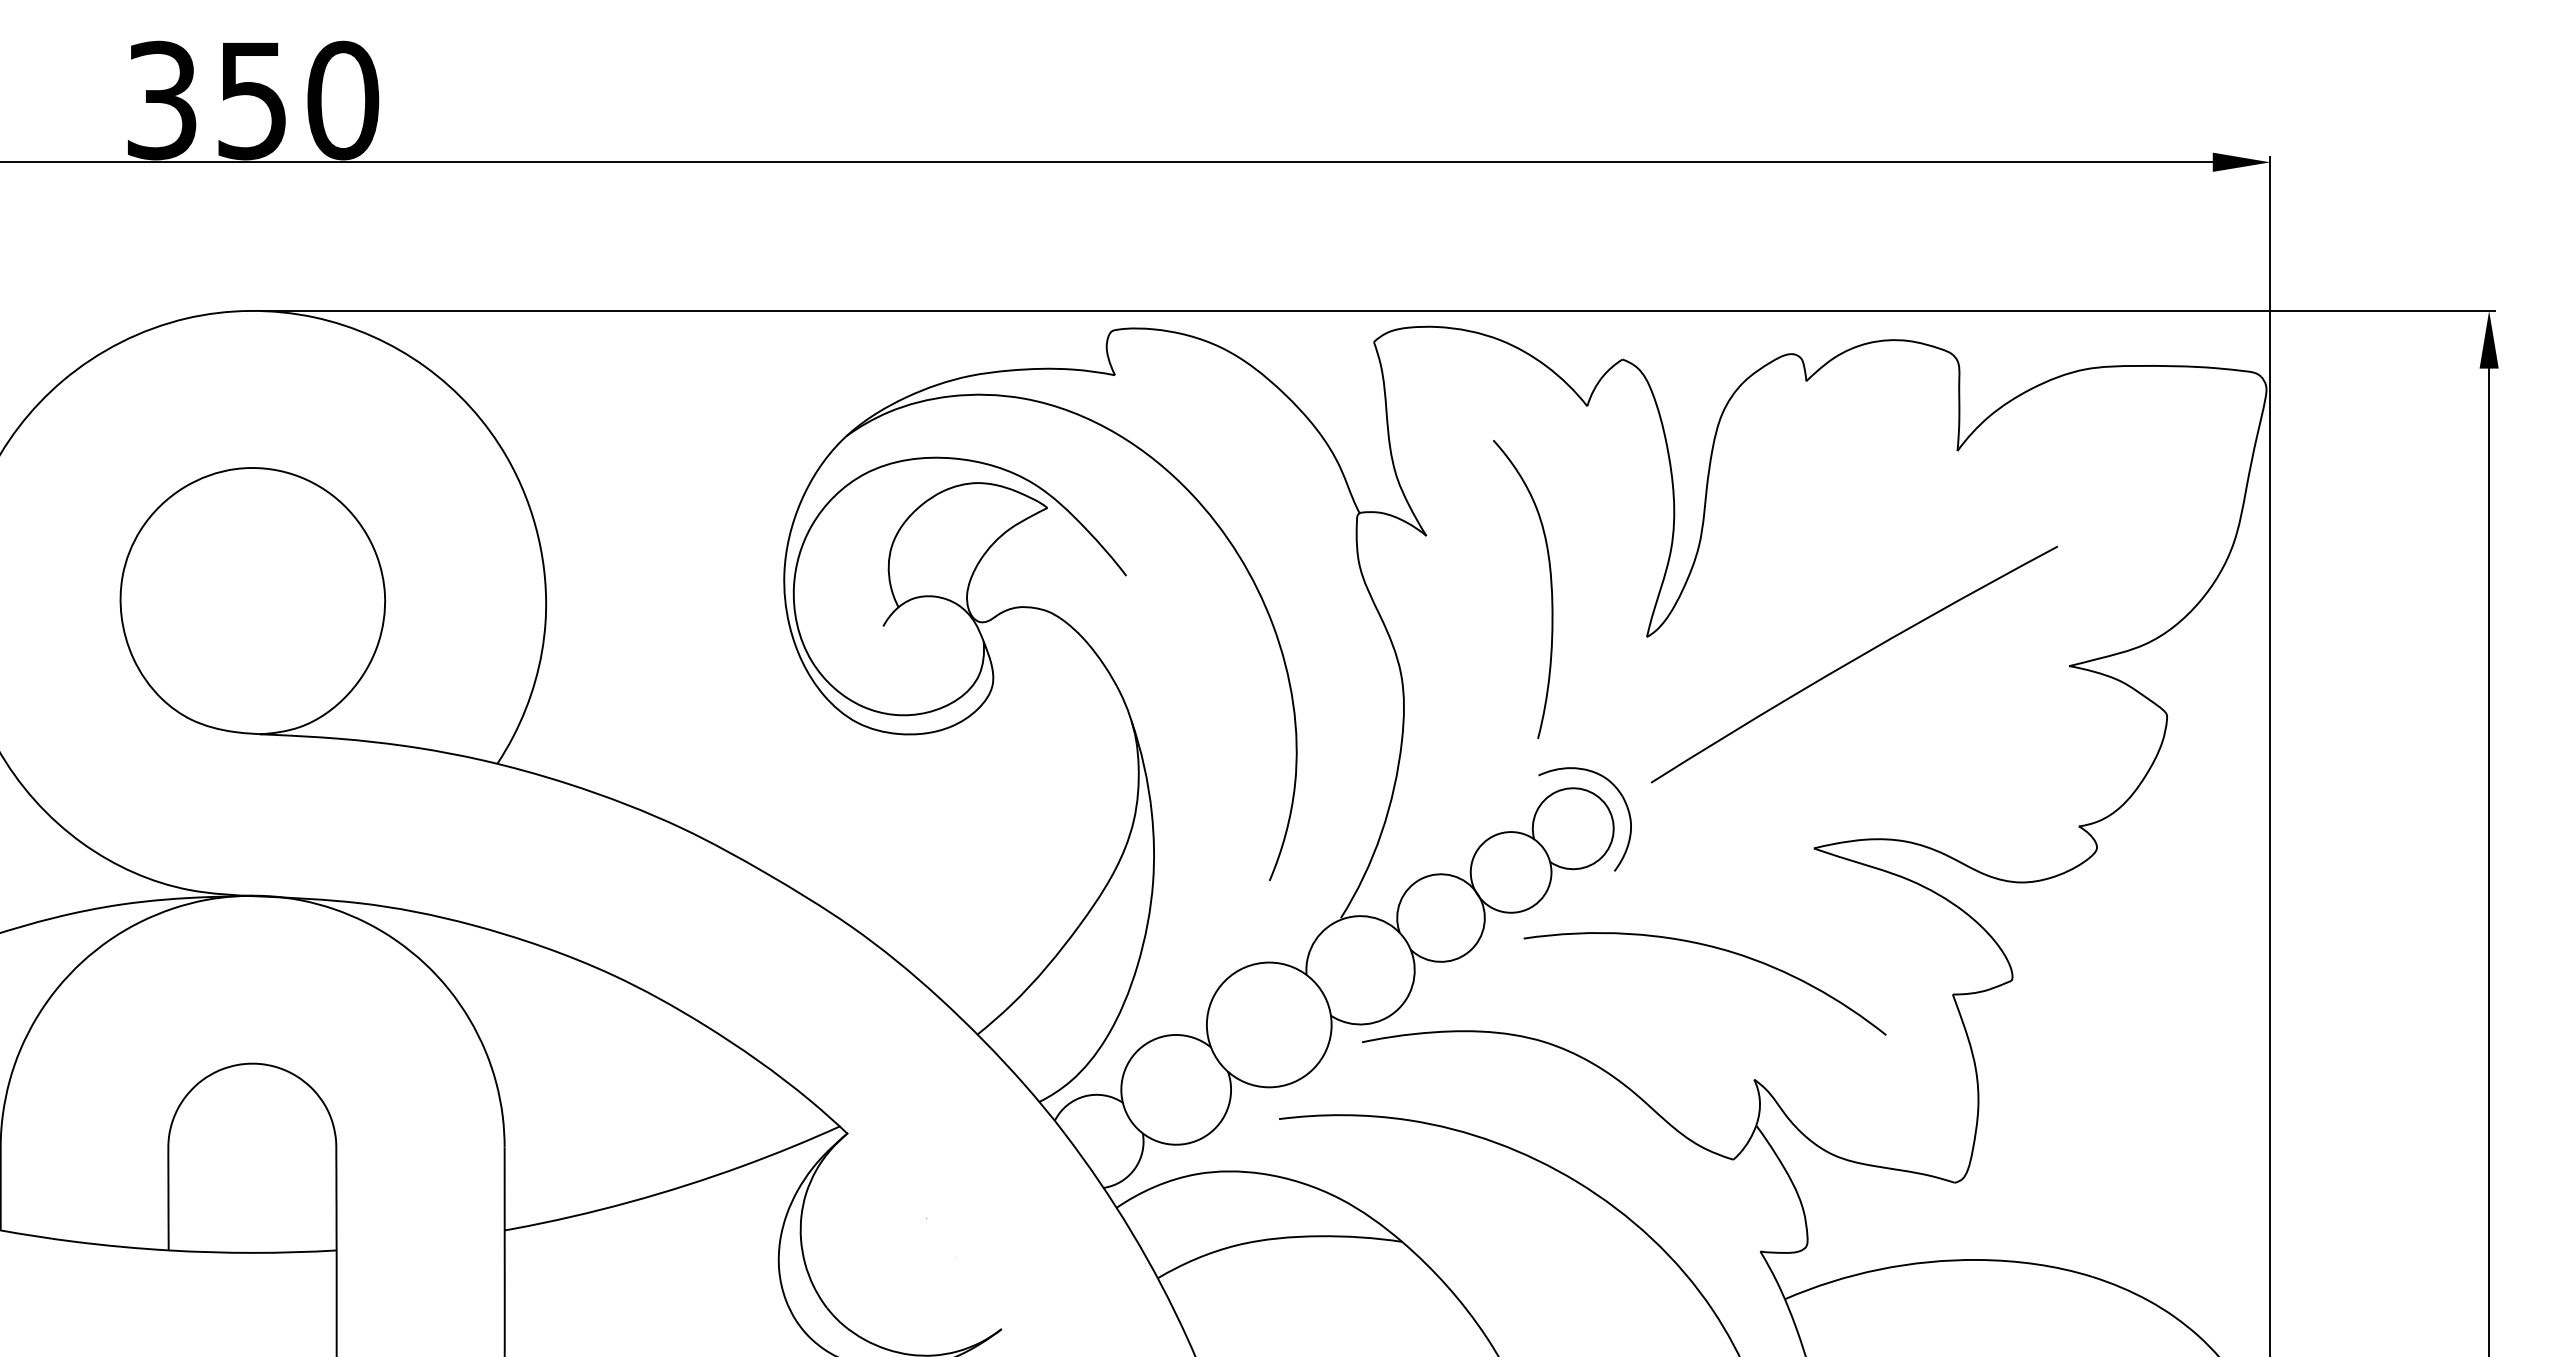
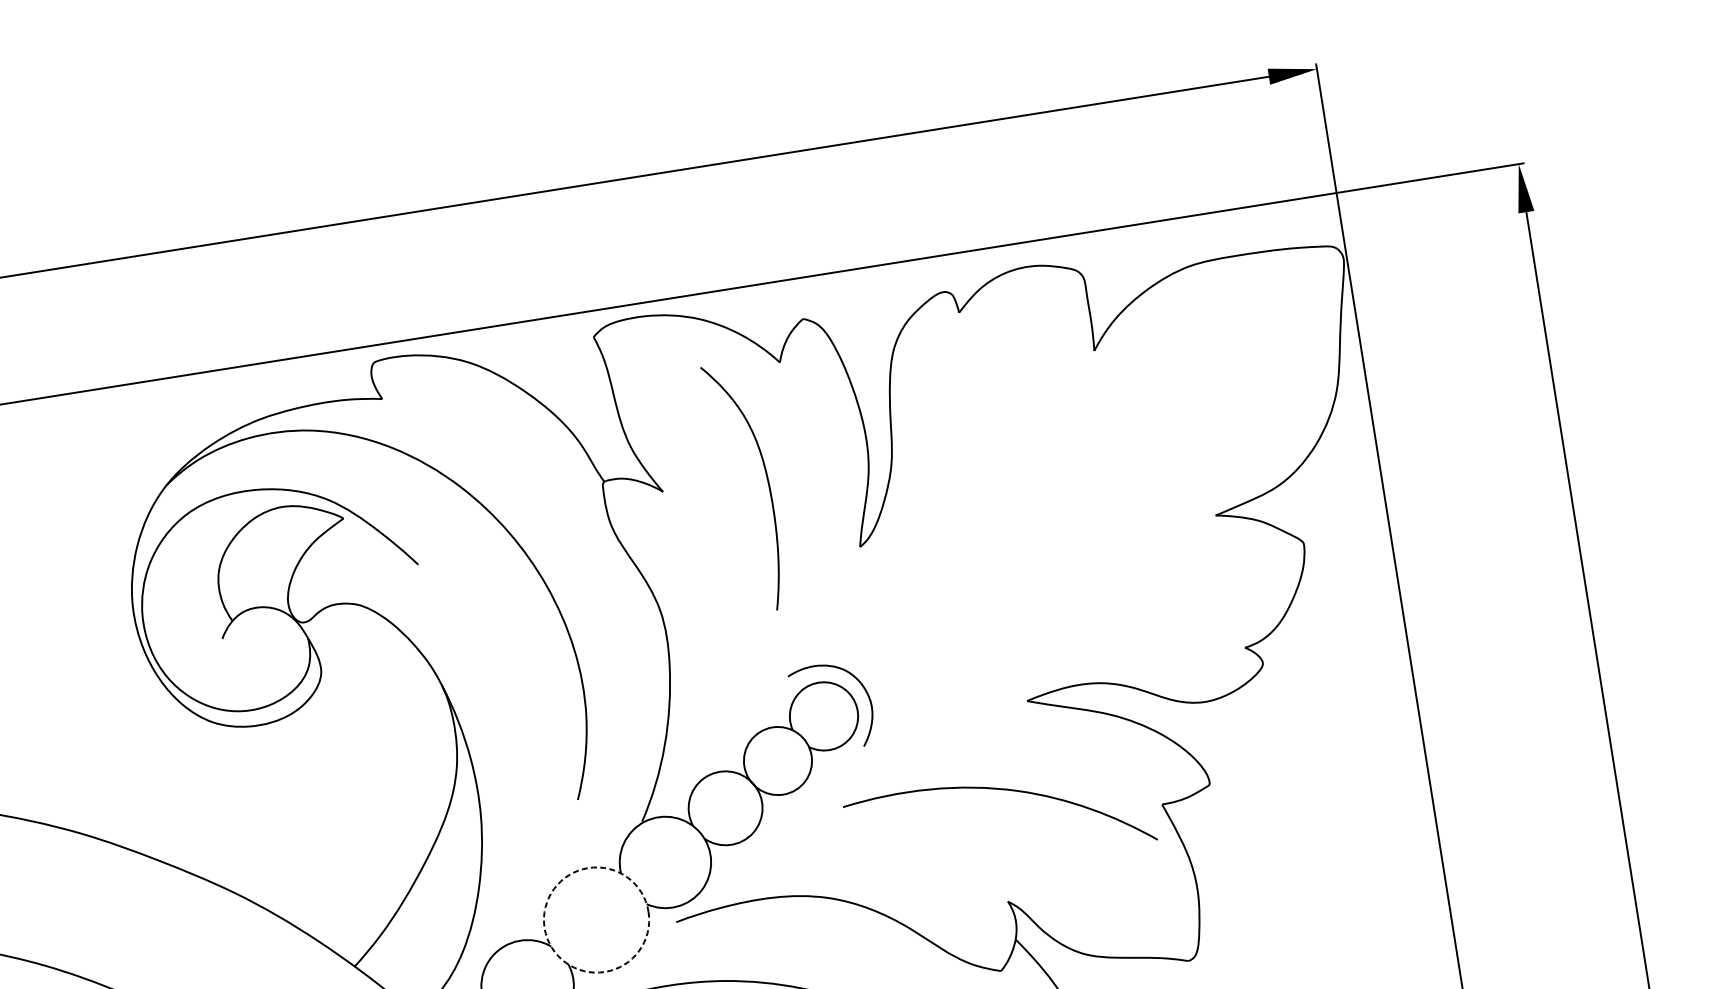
curve: (1550, 588) -> (767, 483), moved
curve: (1851, 662) -> (1033, 541), removed
curve: (1714, 948) -> (1003, 790), moved
circle: (1268, 1024) -> (595, 919), solid -> dashed

